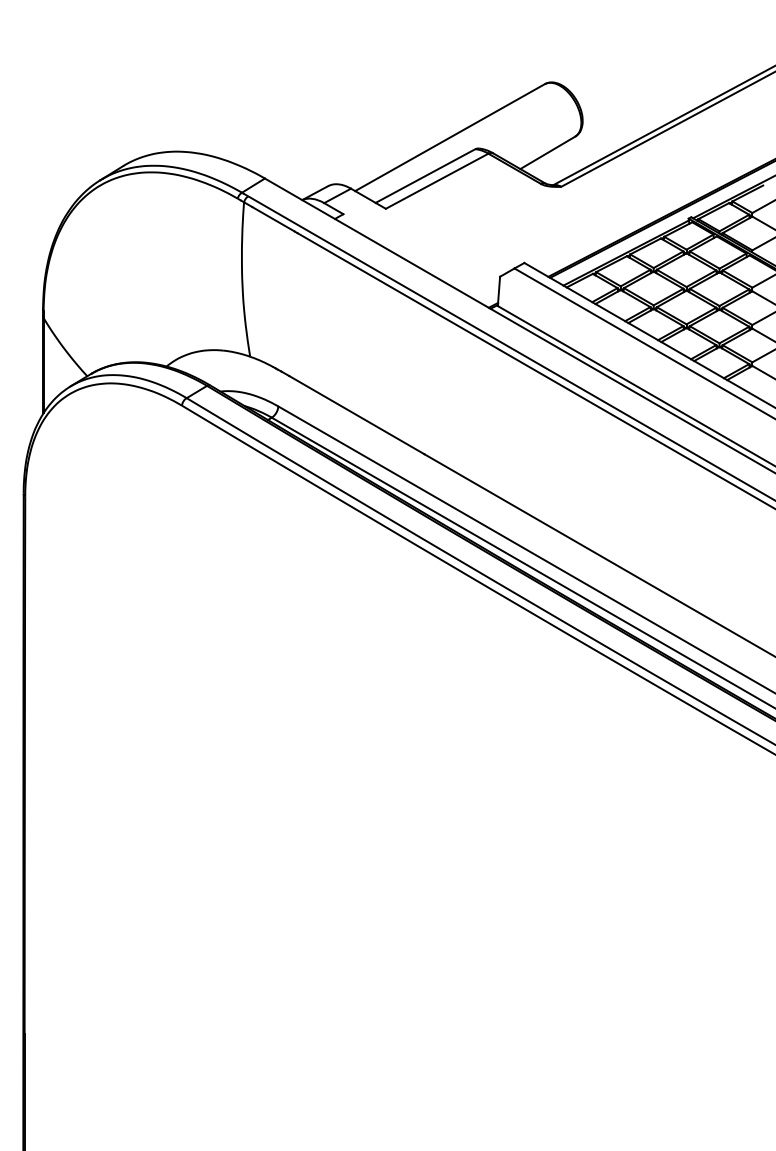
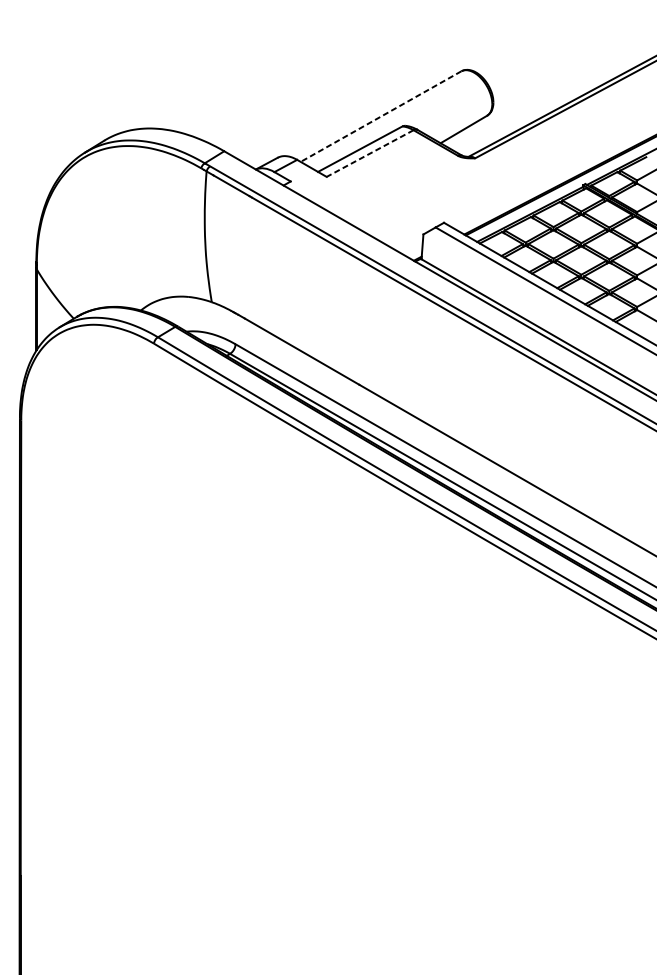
line: (450, 137) -> (381, 116), solid -> dashed
line: (436, 181) -> (369, 153), solid -> dashed

